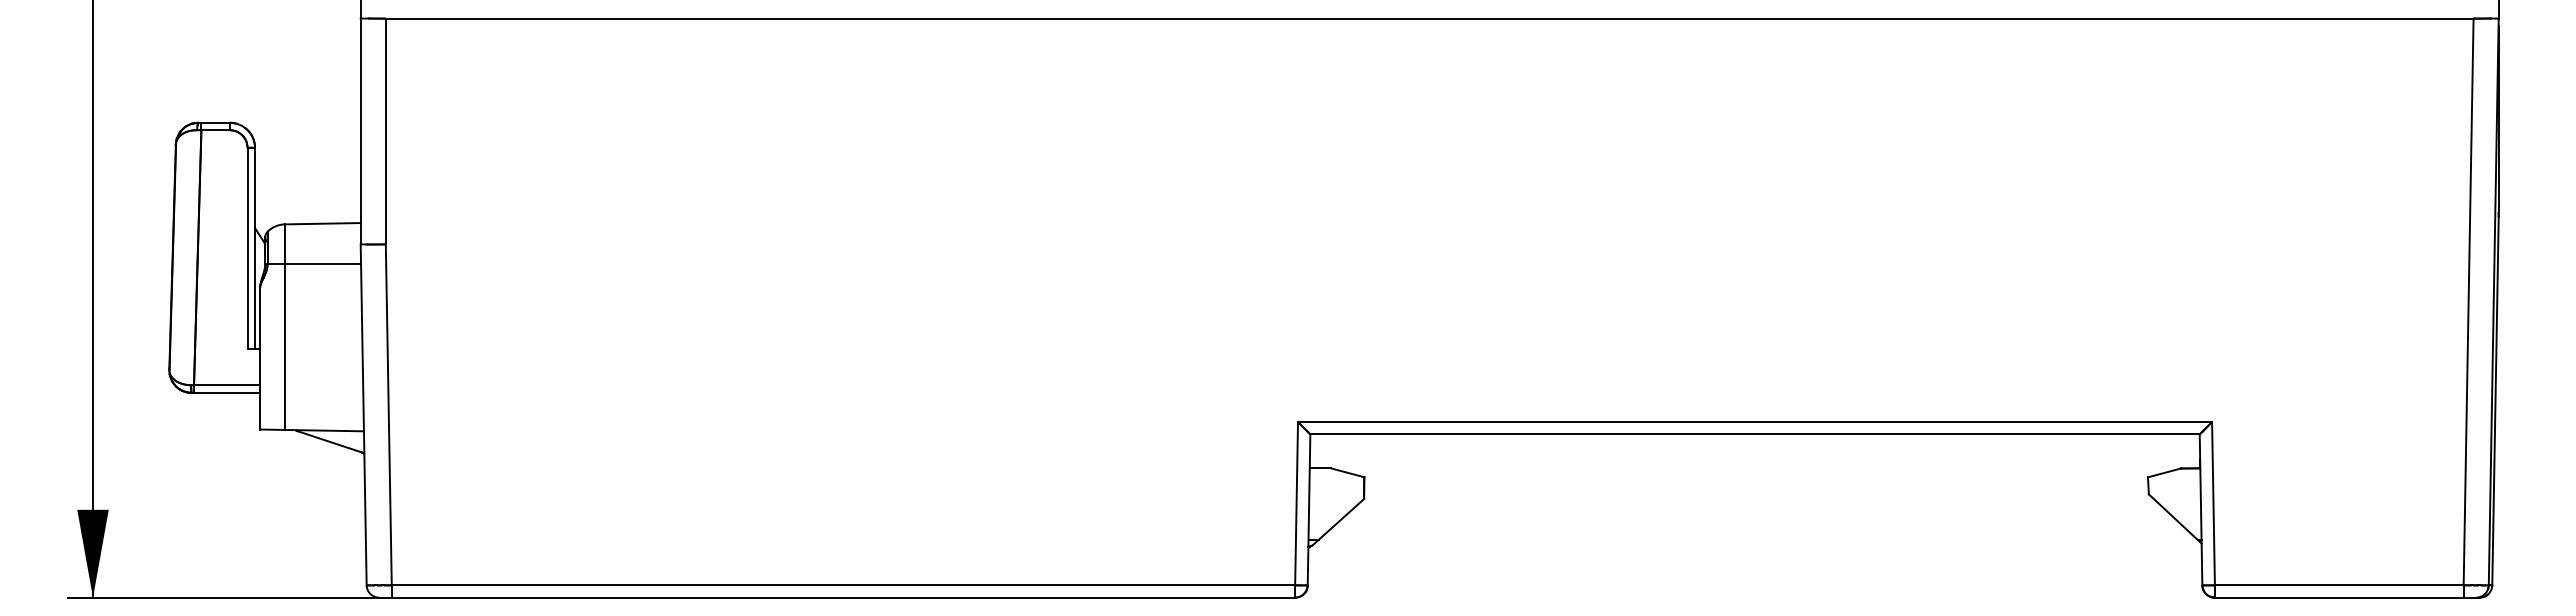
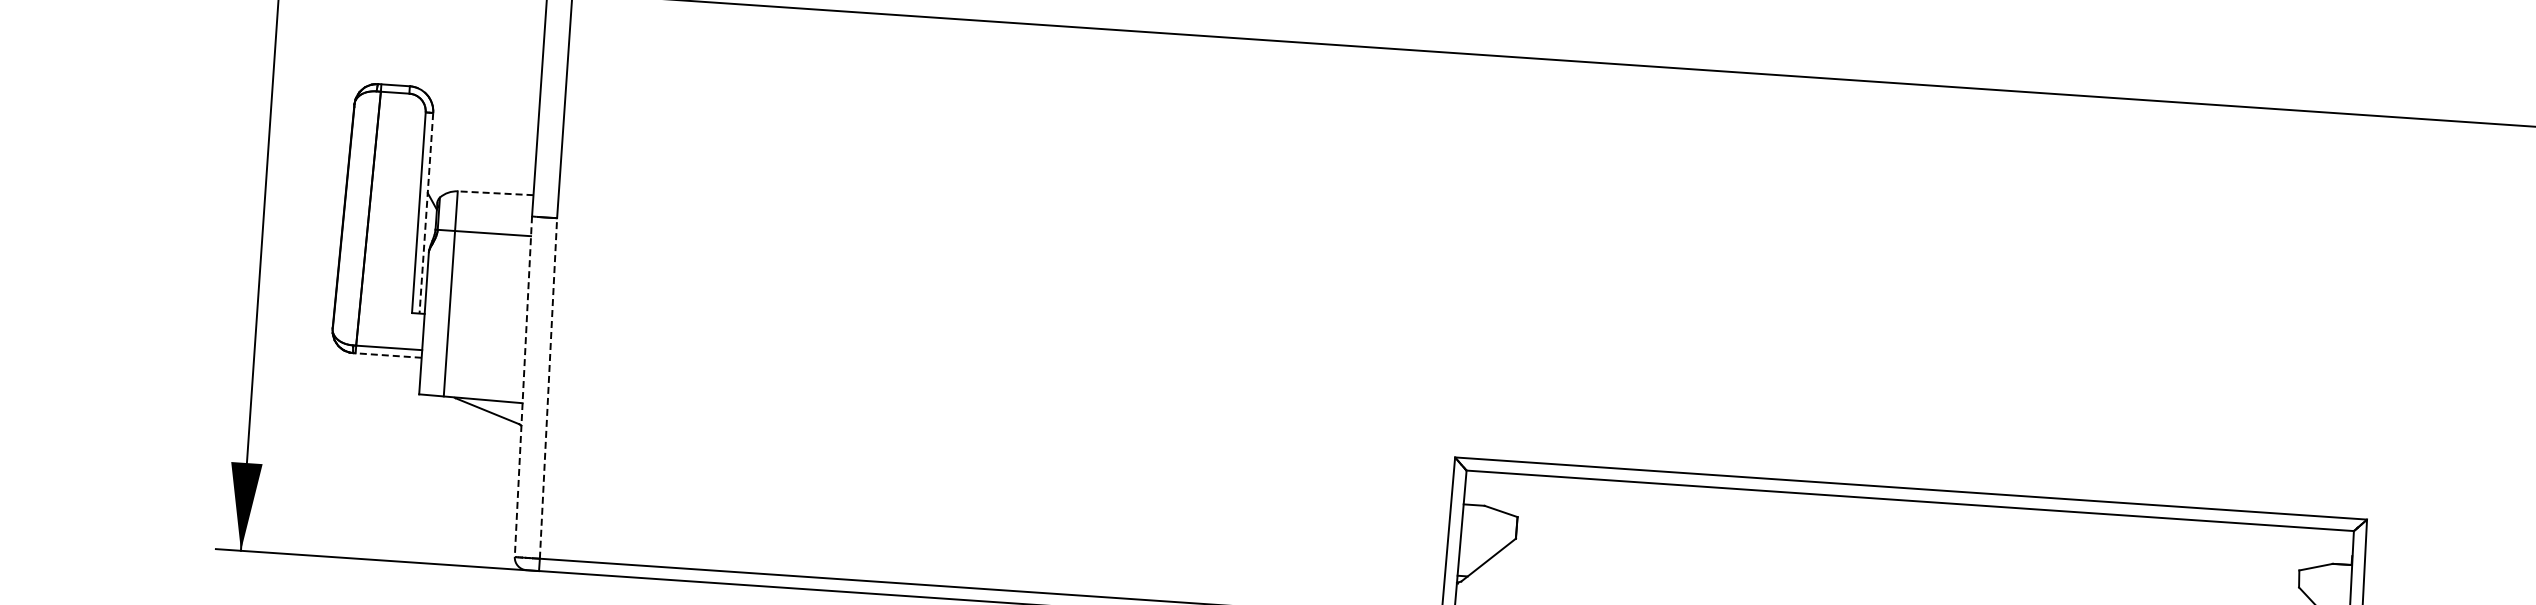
line: (322, 223) -> (495, 193), solid -> dashed
line: (255, 248) -> (426, 213), solid -> dashed
line: (225, 392) -> (387, 355), solid -> dashed
line: (363, 414) -> (523, 386), solid -> dashed
line: (388, 414) -> (548, 388), solid -> dashed

